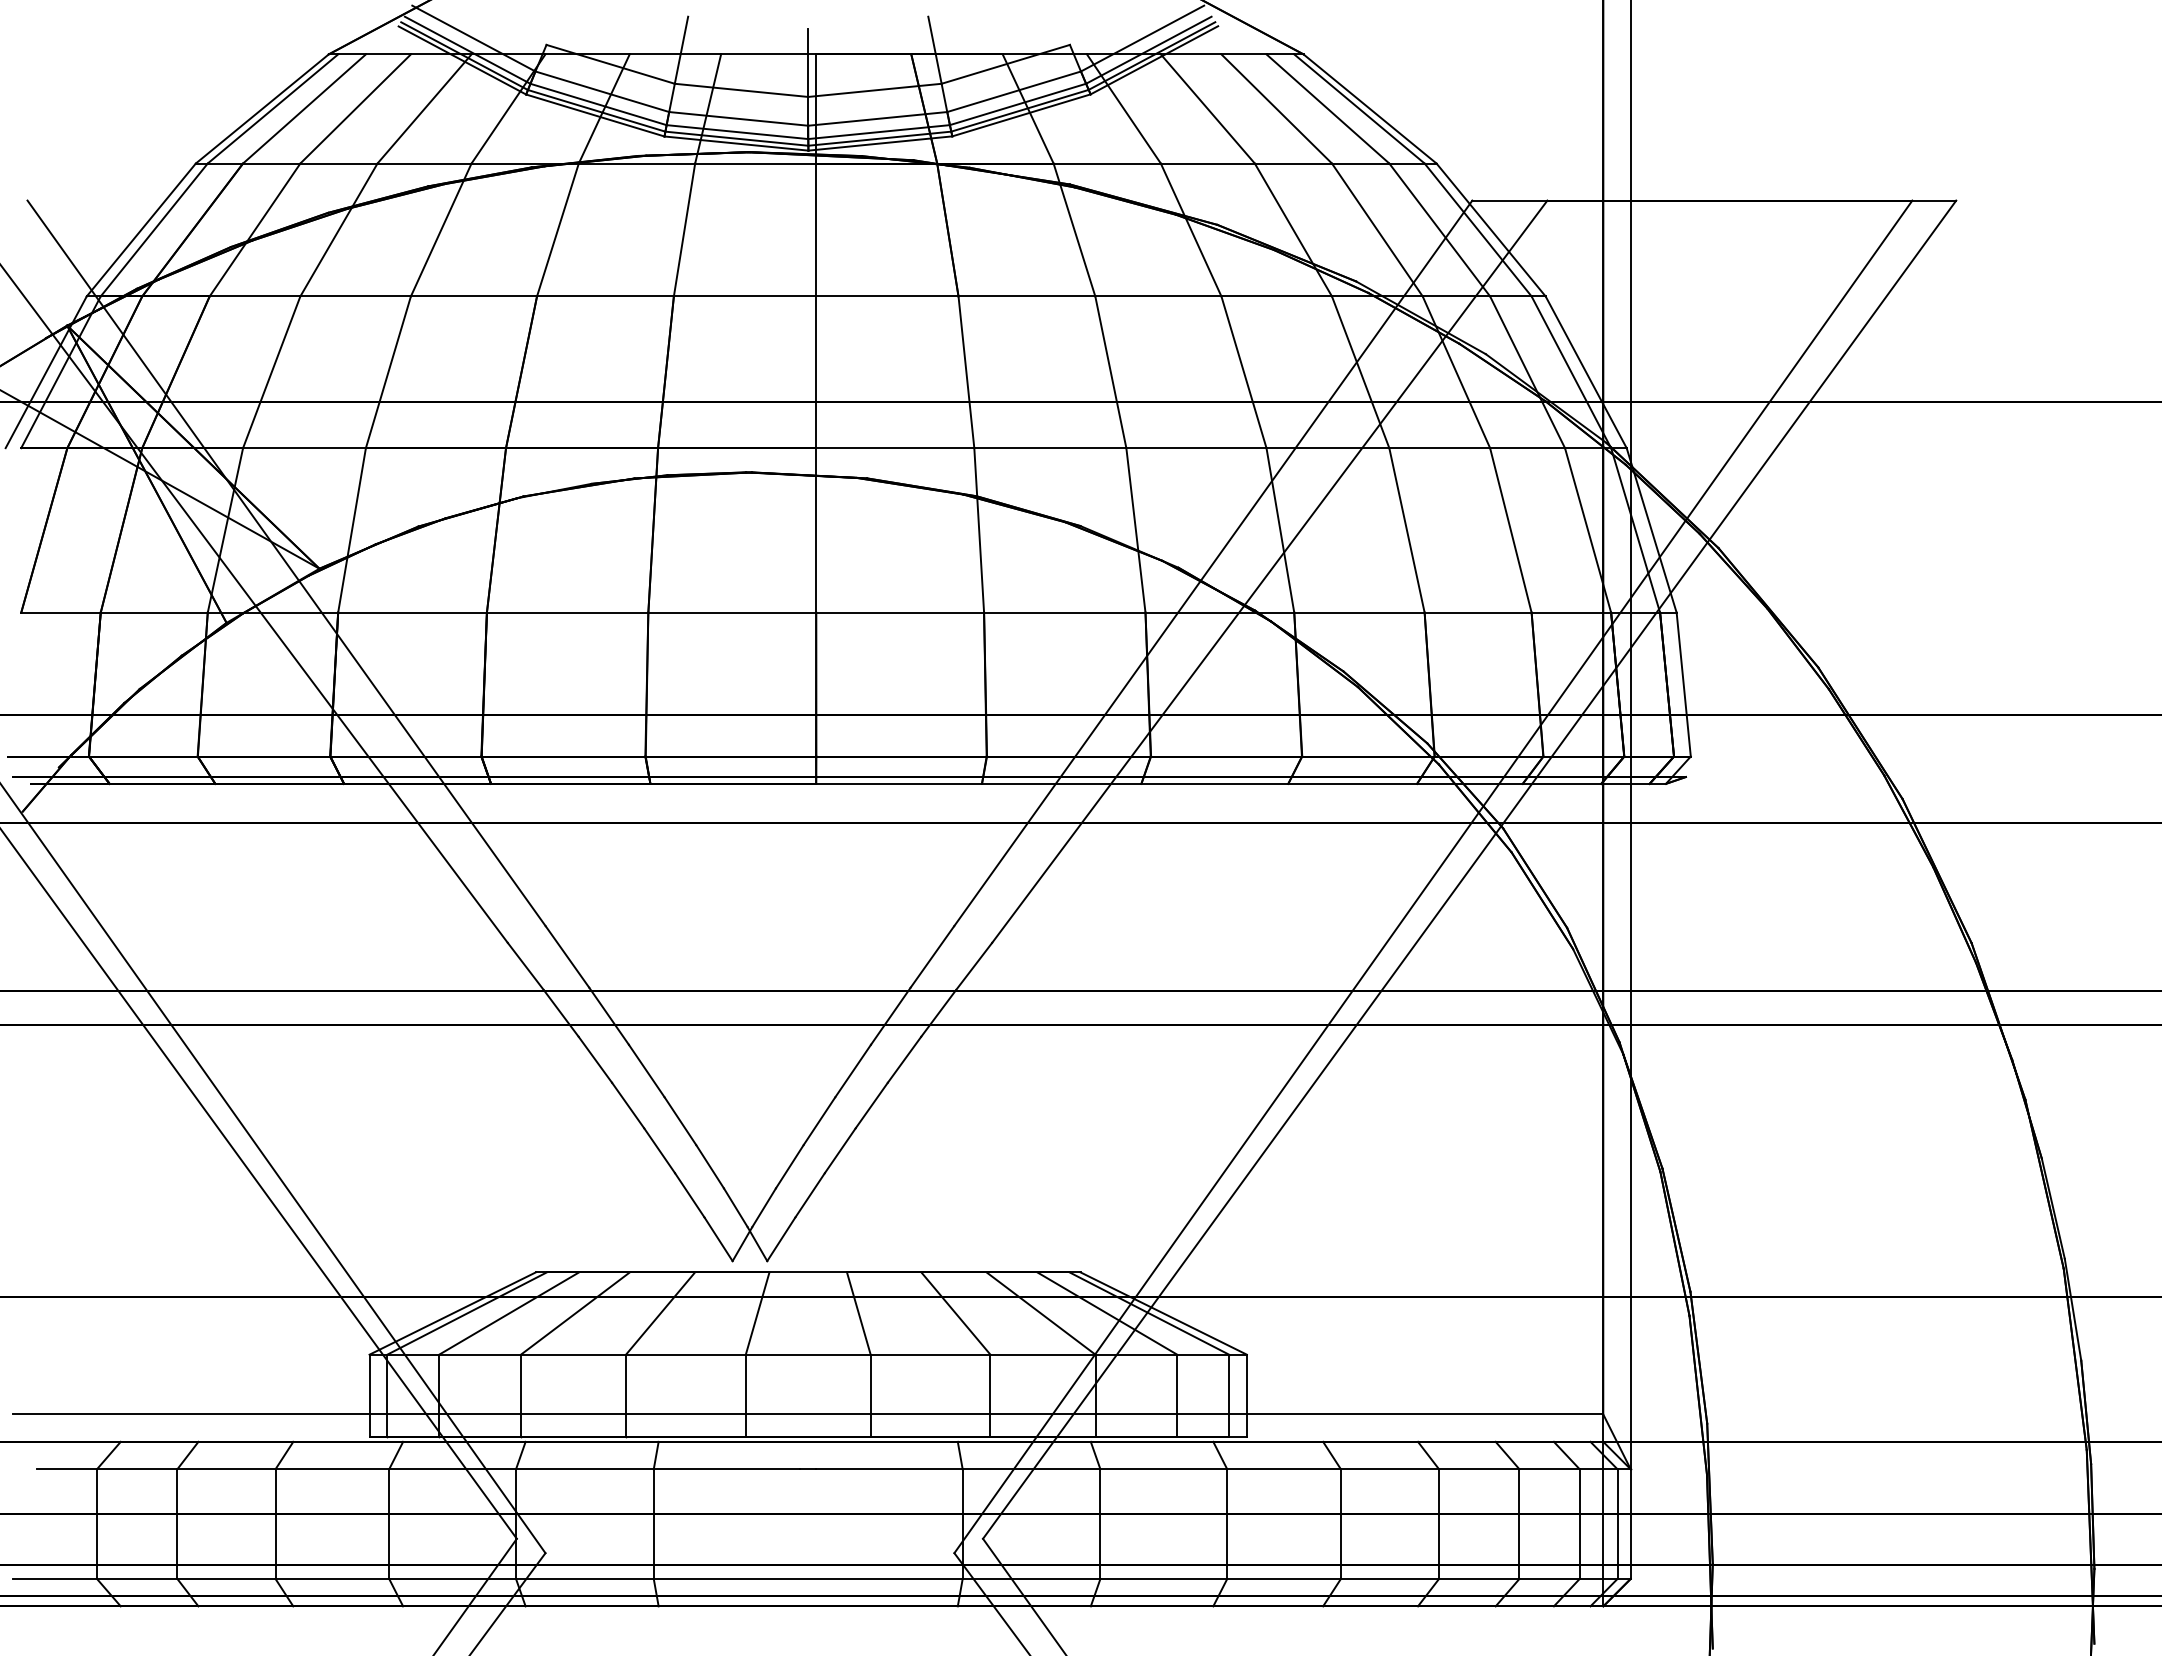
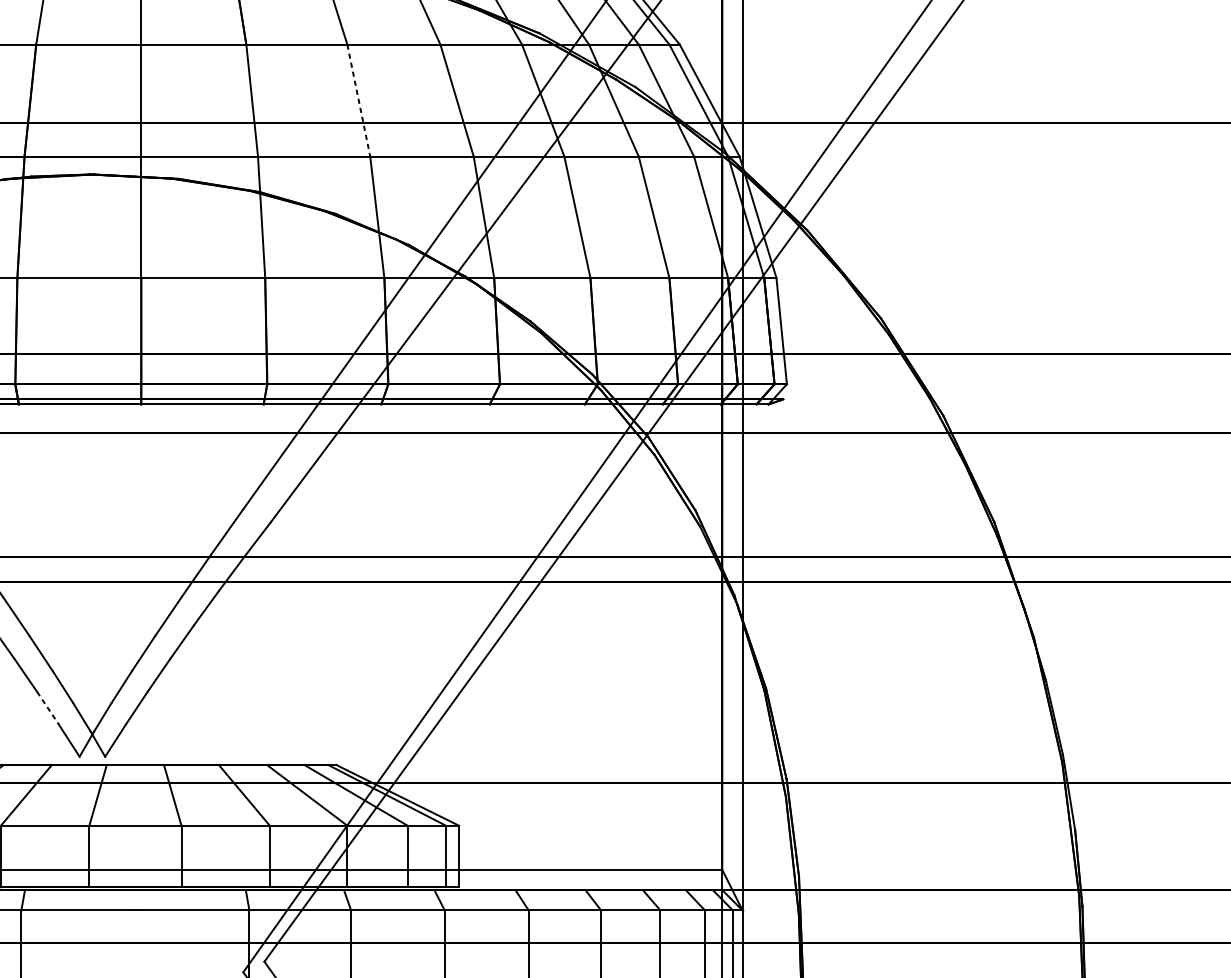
line: (1110, 372) -> (358, 100), solid -> dashed
line: (689, 1195) -> (47, 708), solid -> dashed

